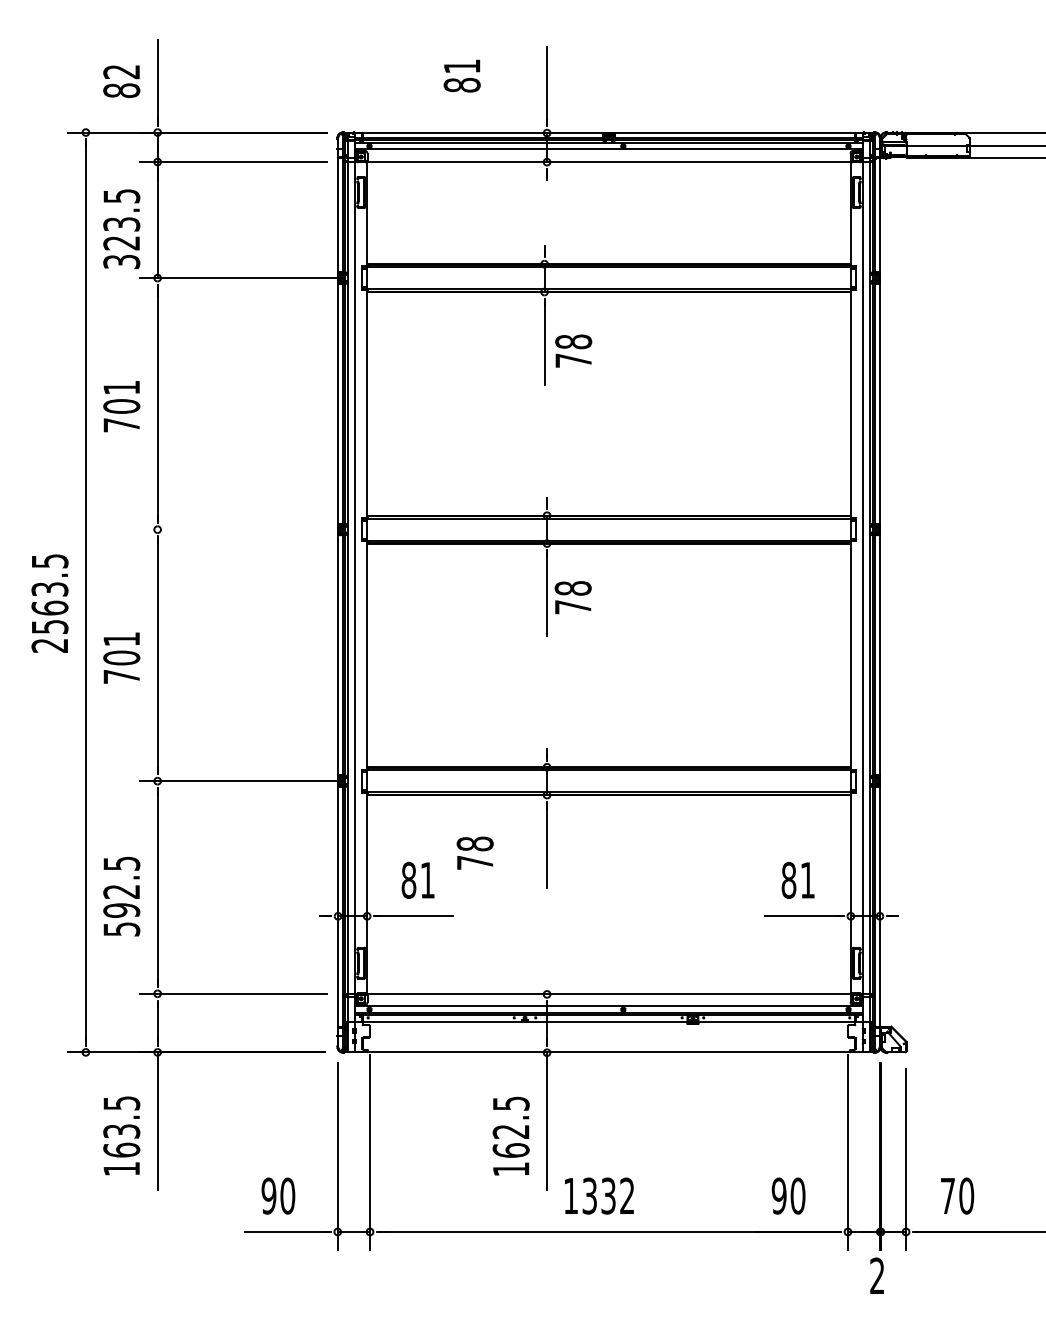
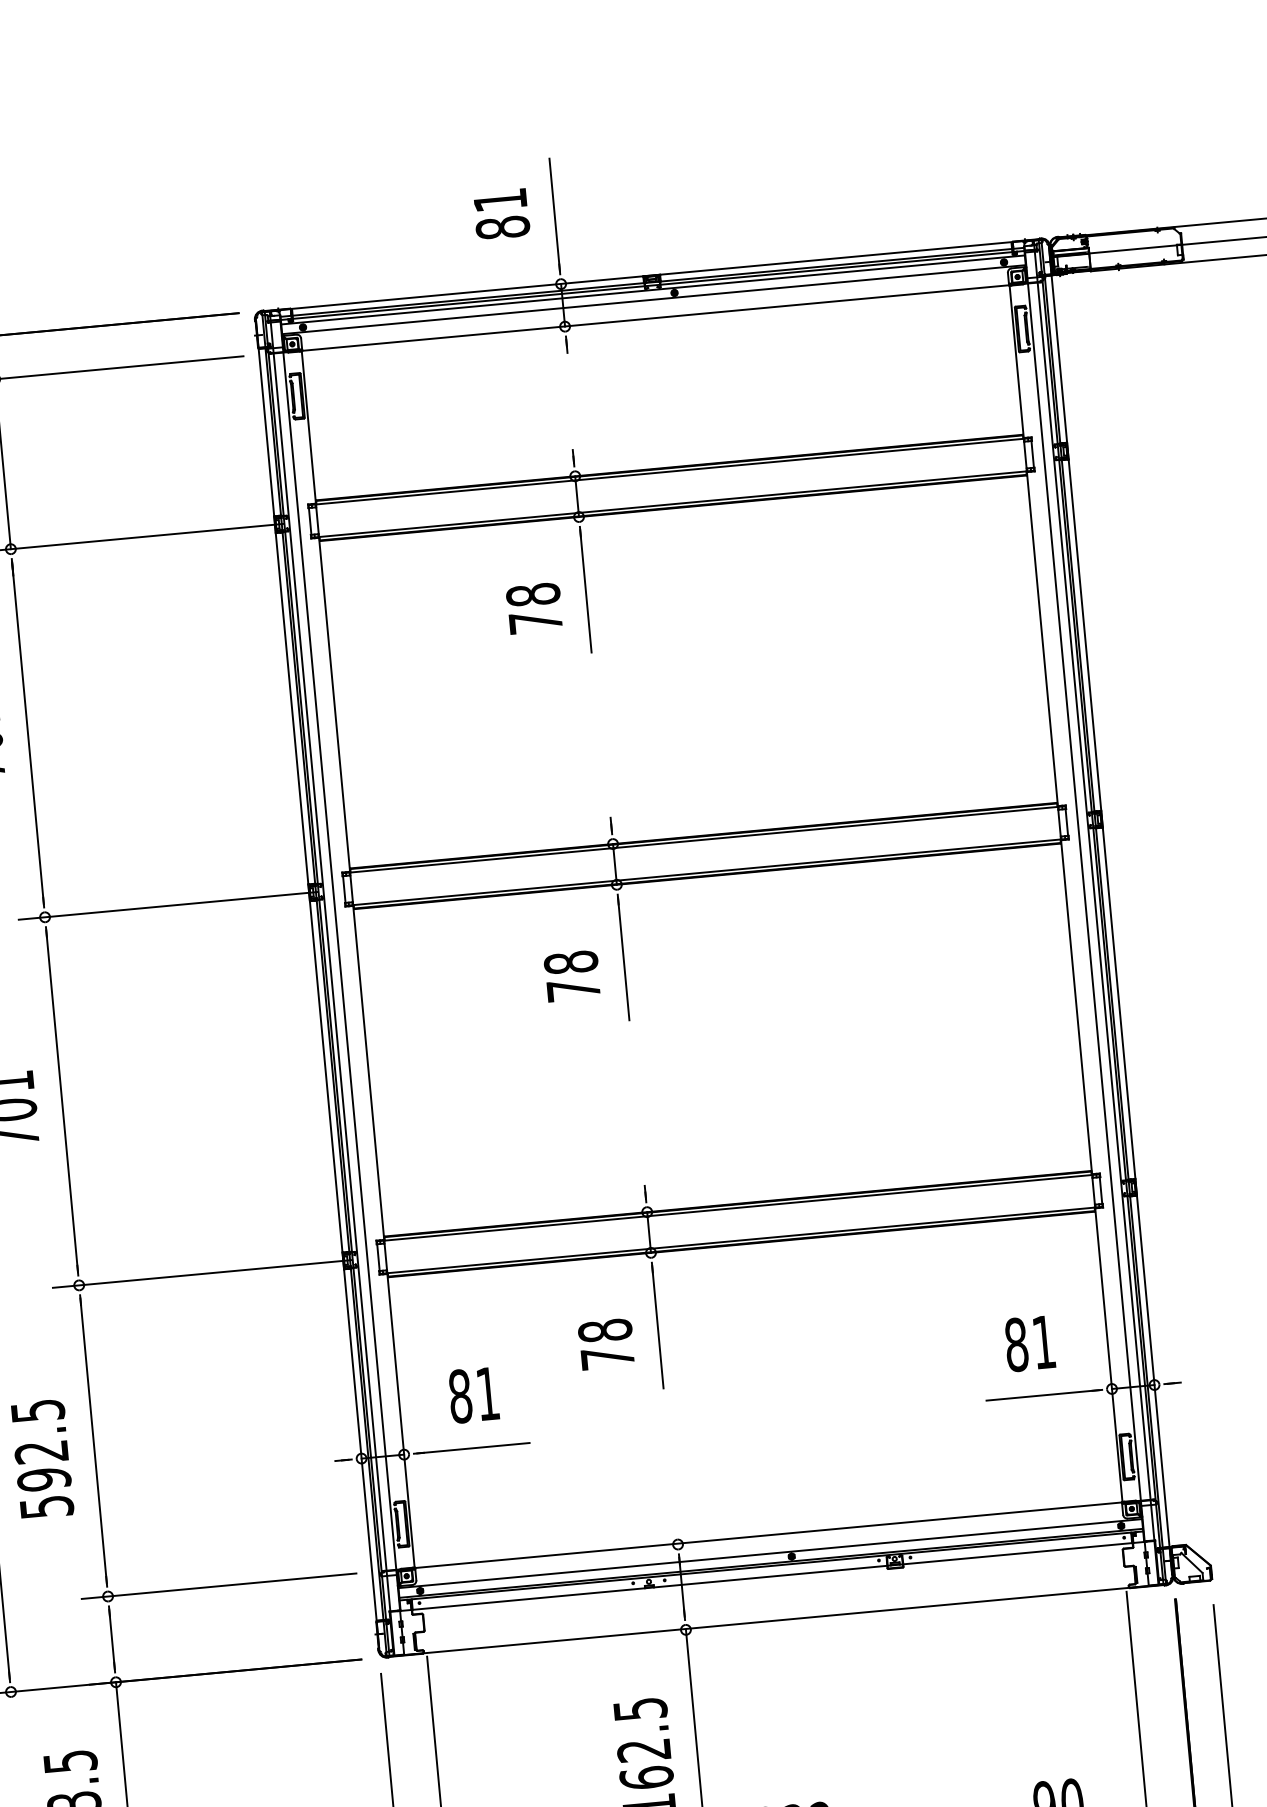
text: (461, 75) -> (500, 213), moved
text: (573, 350) -> (534, 607), moved
line: (241, 529) -> (167, 905), added
text: (572, 597) -> (571, 975), moved
text: (474, 852) -> (605, 1343), moved

